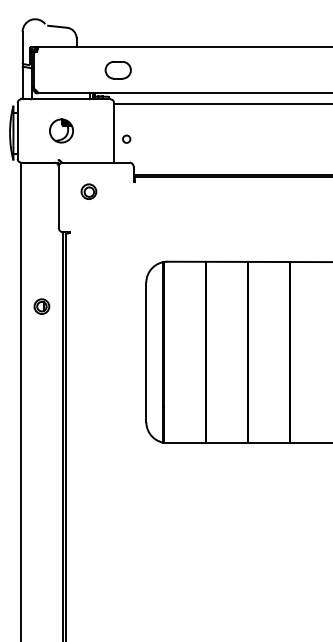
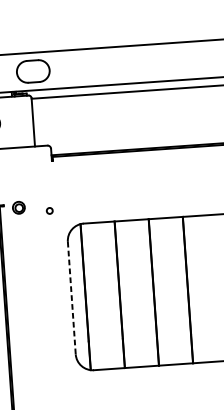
part: (117, 70) -> (32, 71), size x1.6
circle: (126, 138) -> (49, 210), moved
part: (88, 191) -> (18, 207), moved
line: (146, 352) -> (71, 298), solid -> dashed

